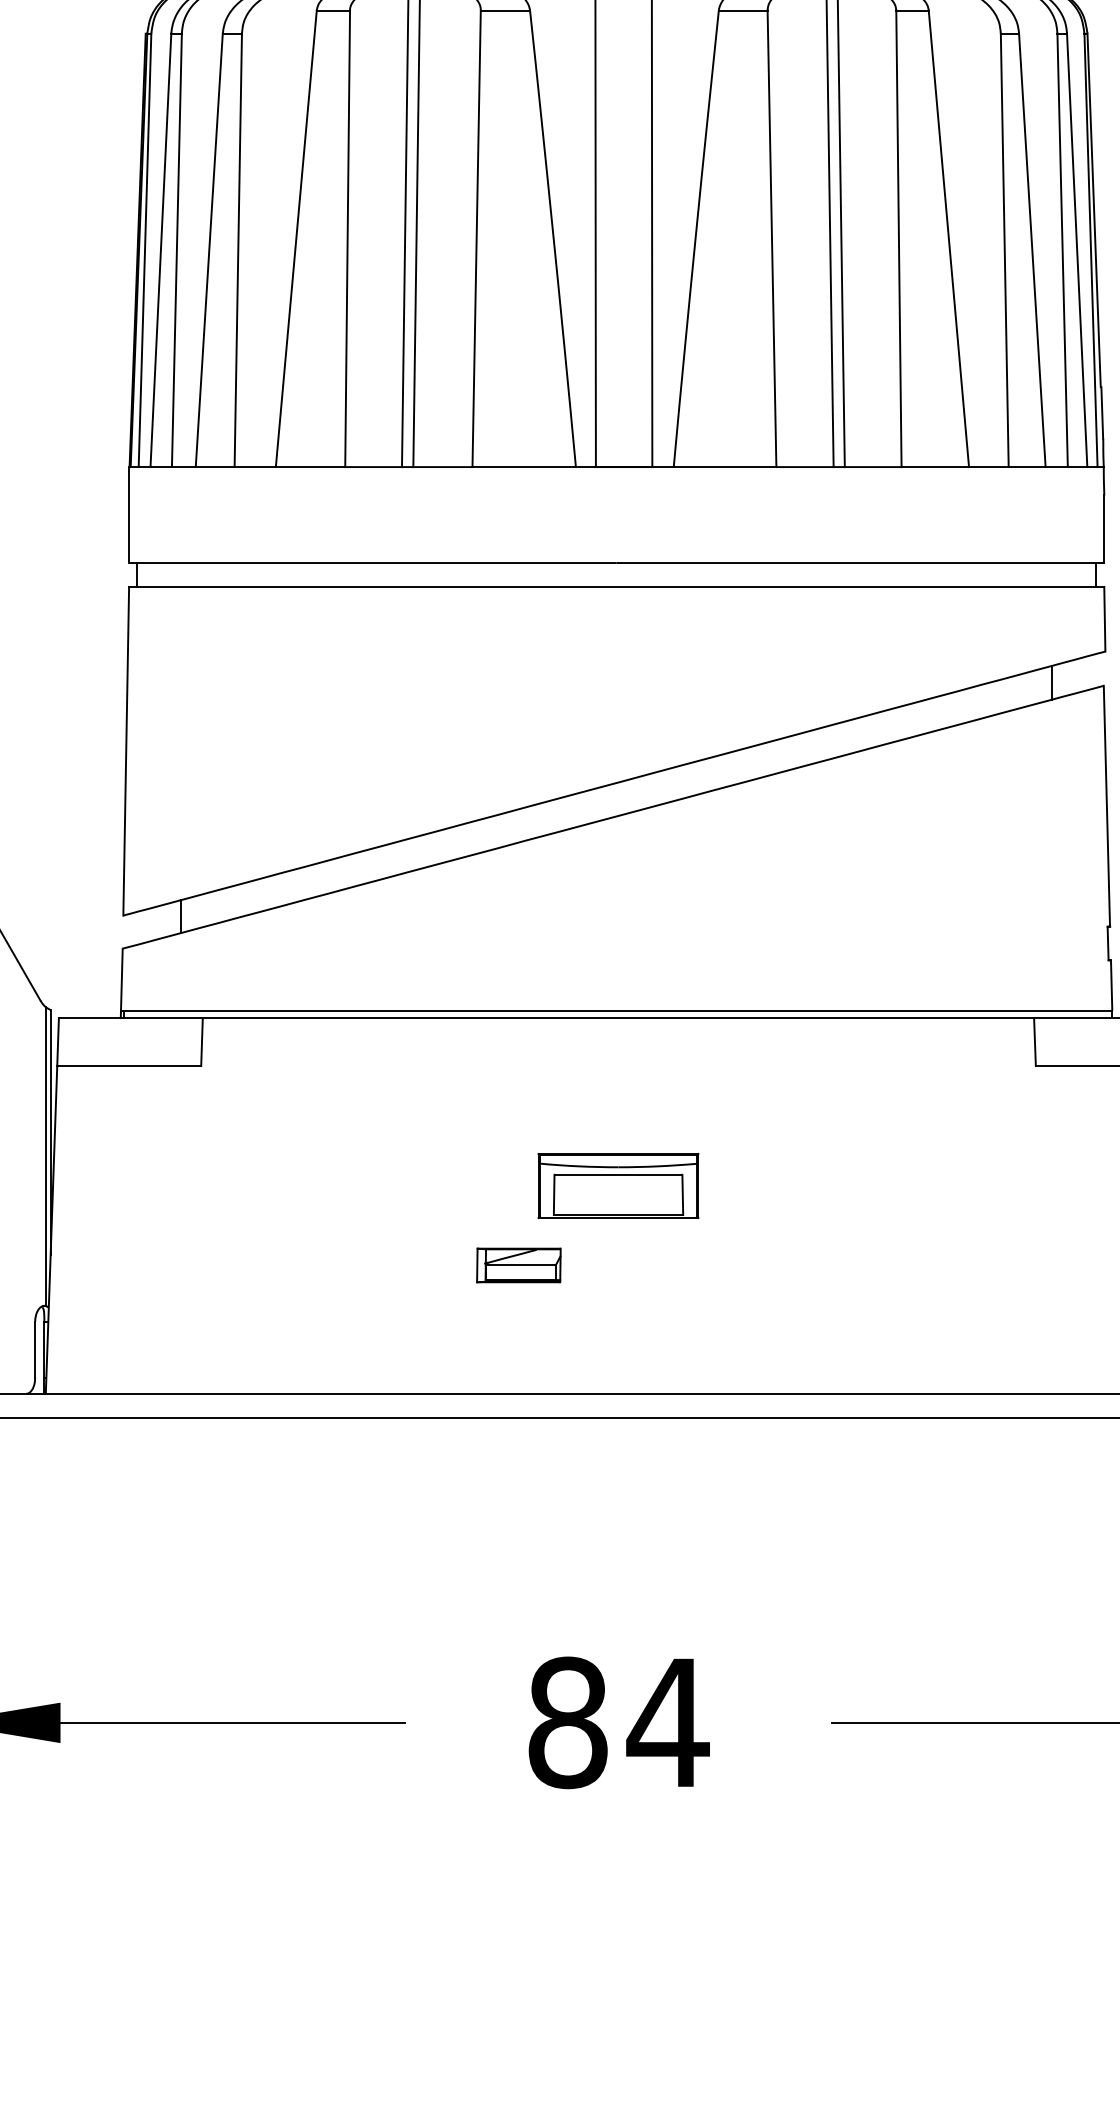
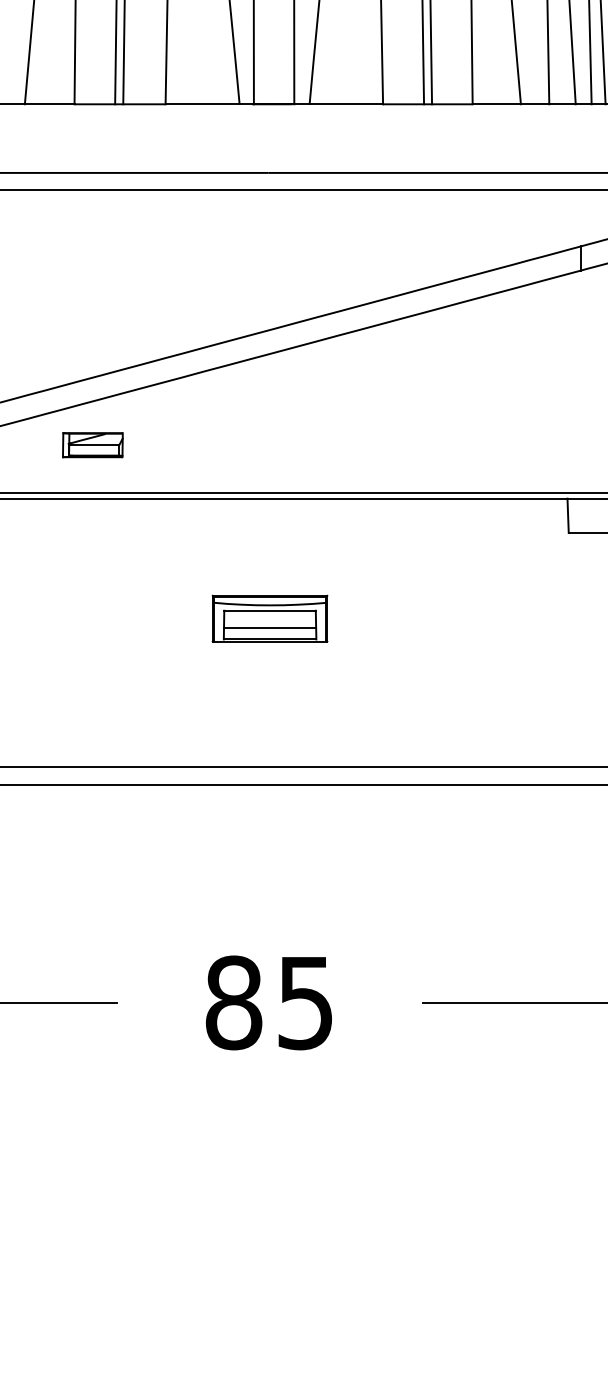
line: (618, 1198) -> (270, 627), added
part: (518, 1265) -> (92, 445), moved
text: (667, 1723) -> (305, 1003), 84 -> 85

